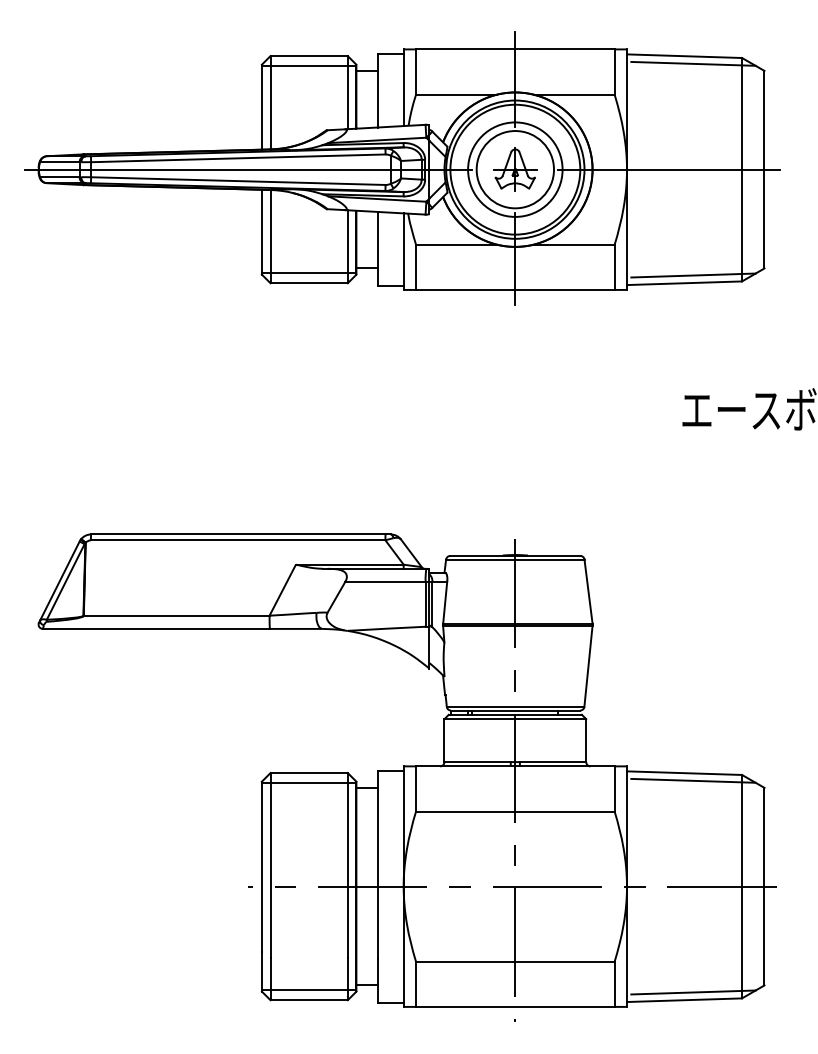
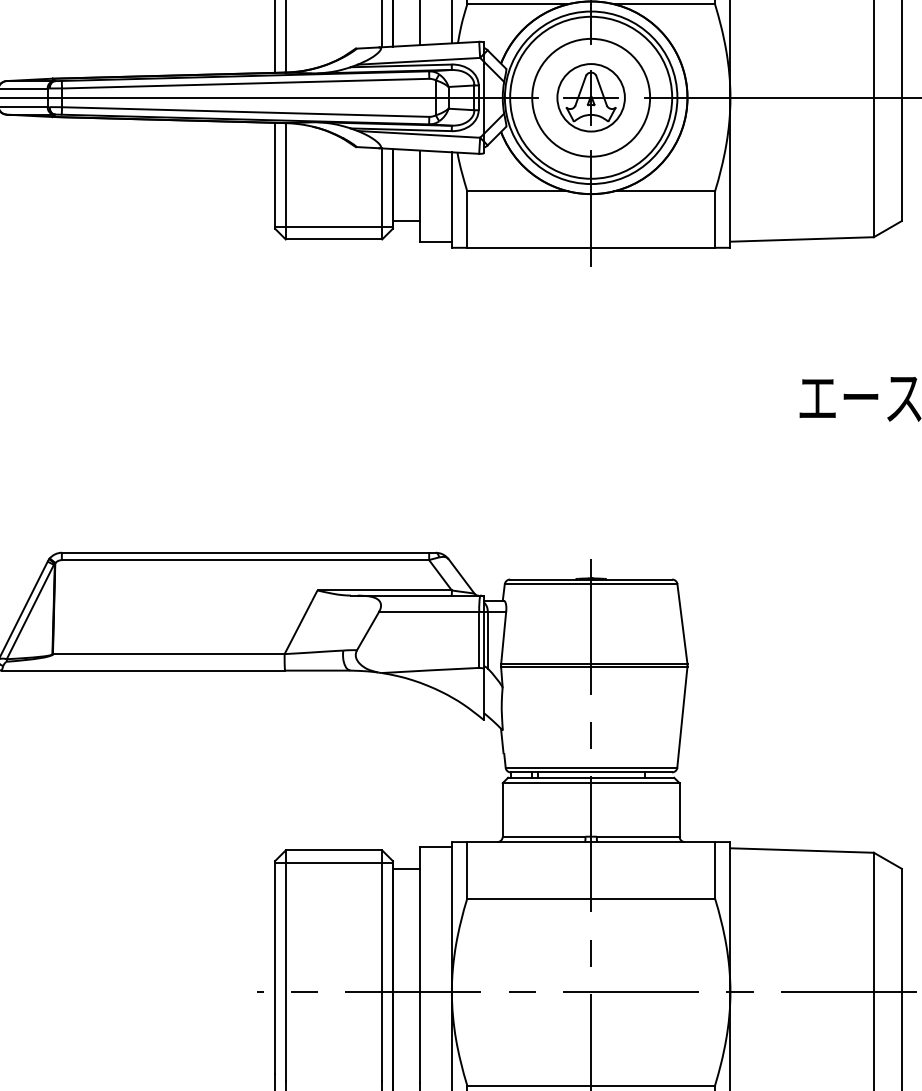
circle: (515, 169) -> (591, 97), size x0.7
line: (693, 275) -> (813, 229), removed
line: (693, 780) -> (813, 859), removed

